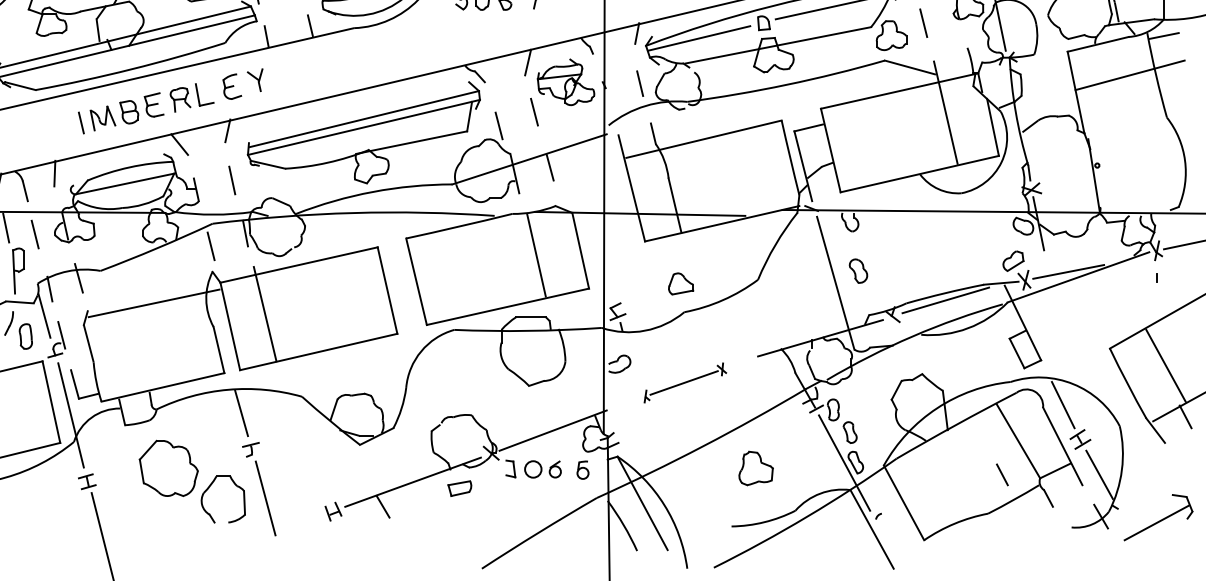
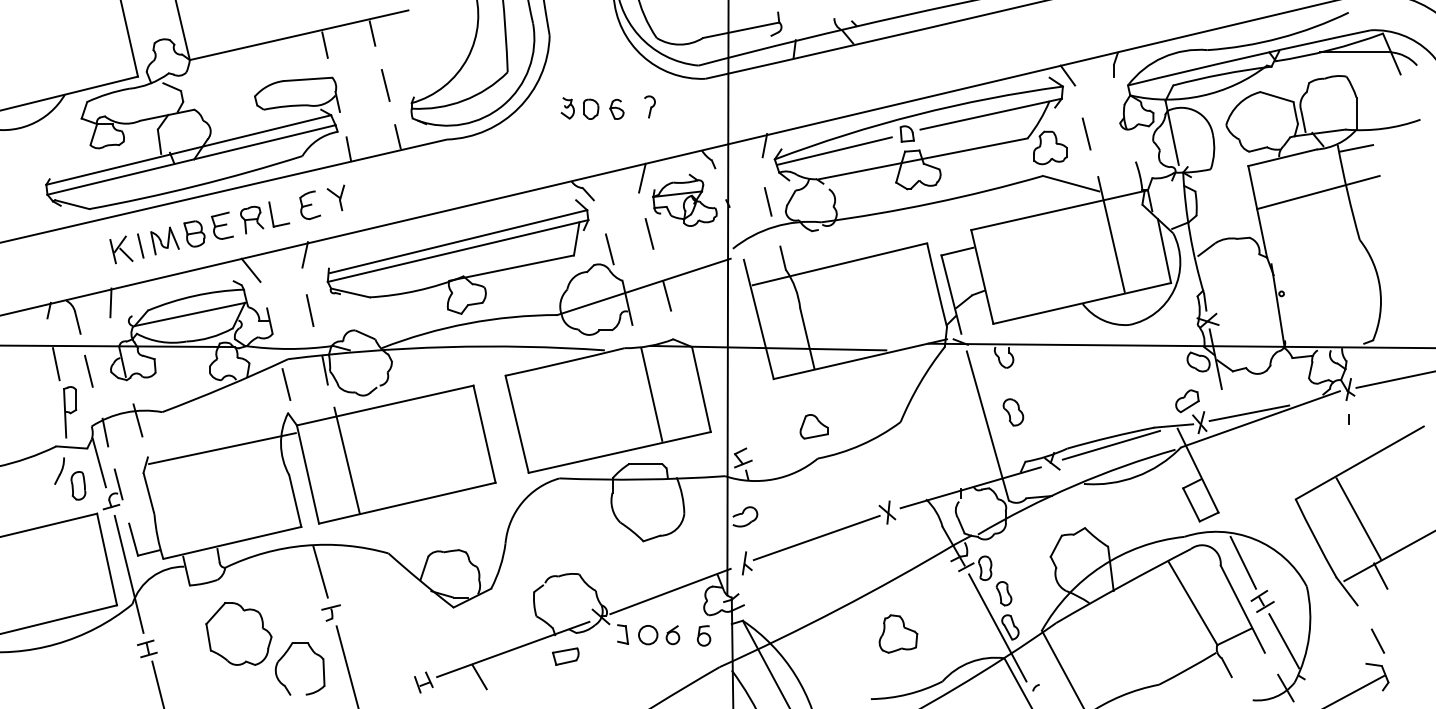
part: (64, 126) -> (121, 249), added
part: (684, 382) -> (818, 537), size x1.67
line: (1001, 474) -> (1377, 640), moved

